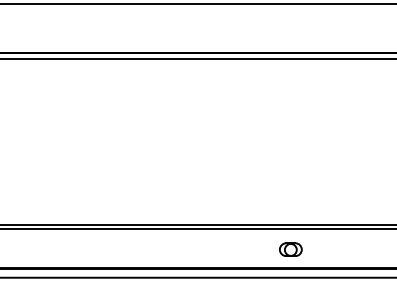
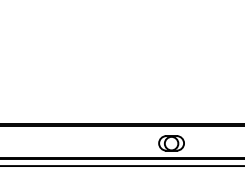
part: (290, 249) -> (171, 143), size x1.4

